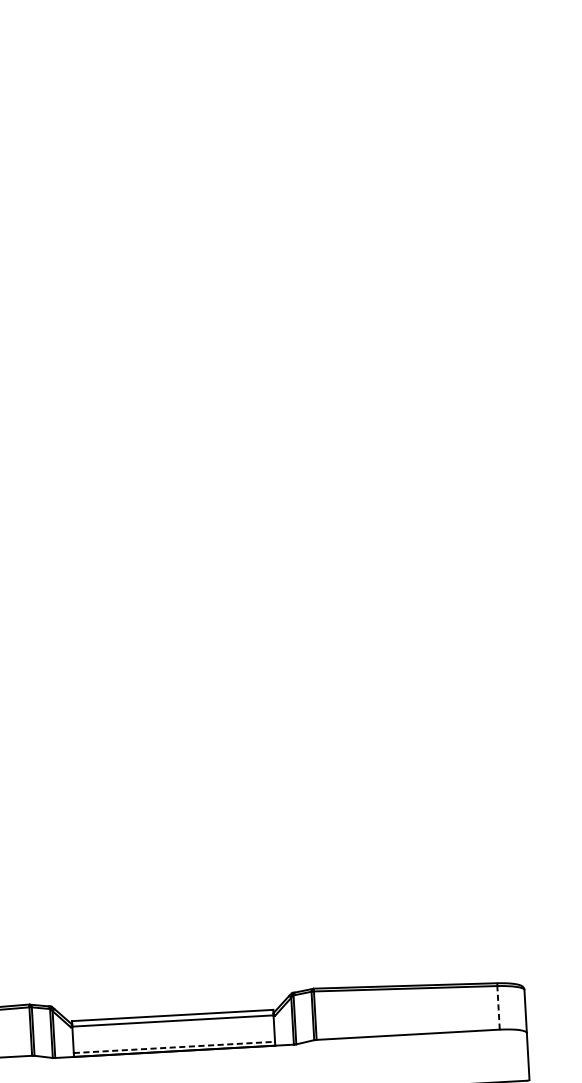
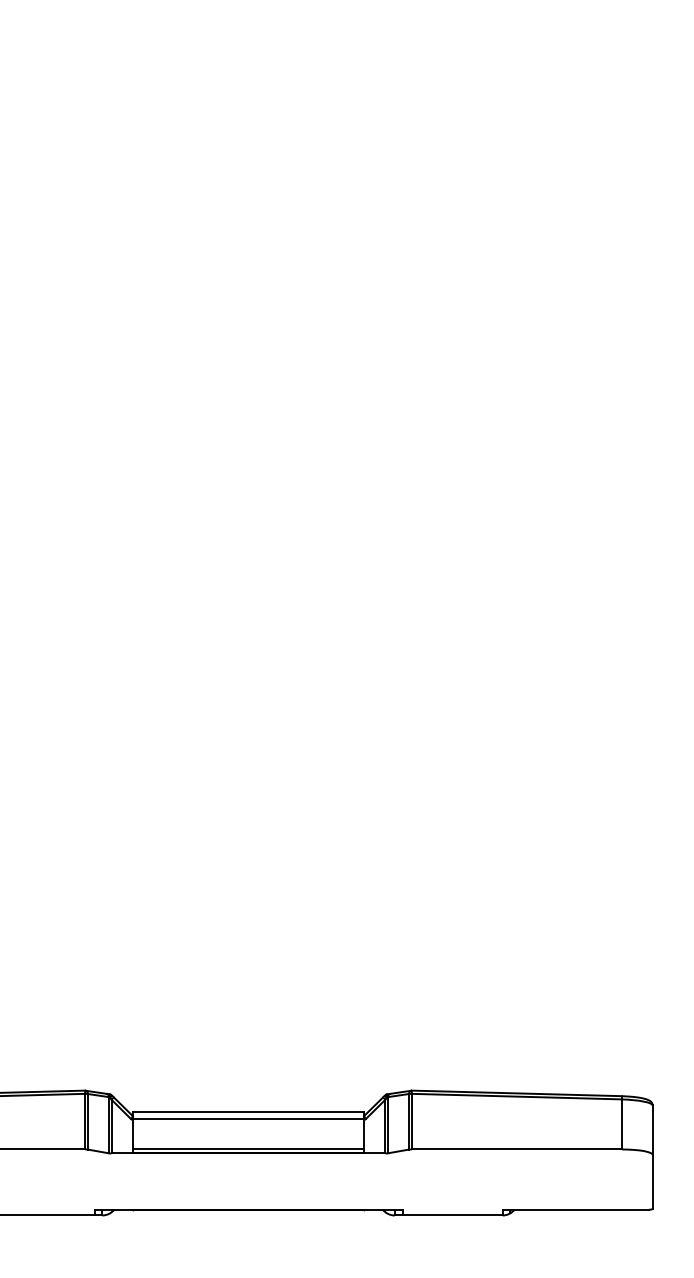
line: (498, 1007) -> (621, 1123), dashed -> solid
line: (175, 1046) -> (249, 1148), dashed -> solid

